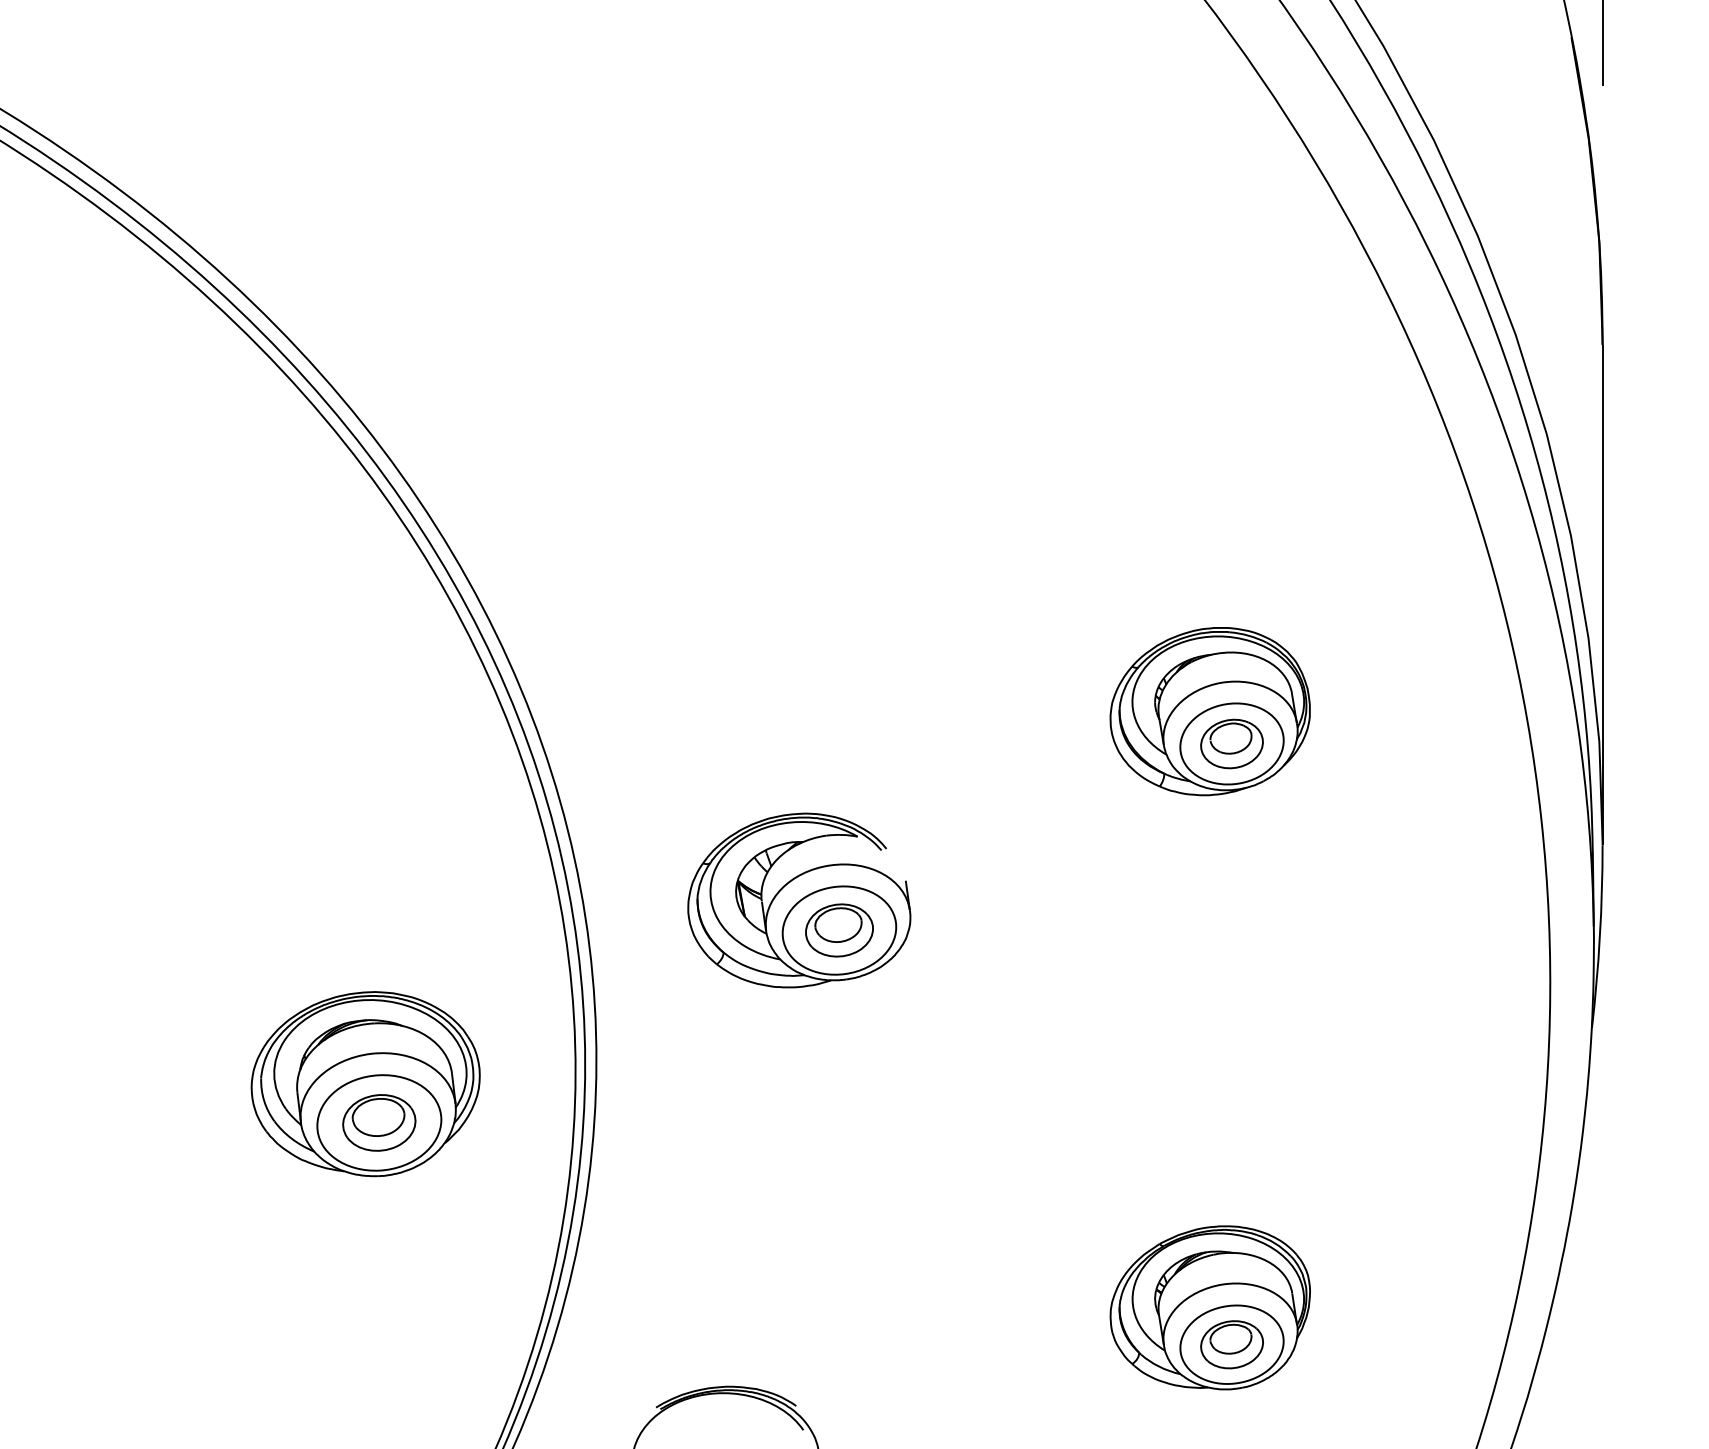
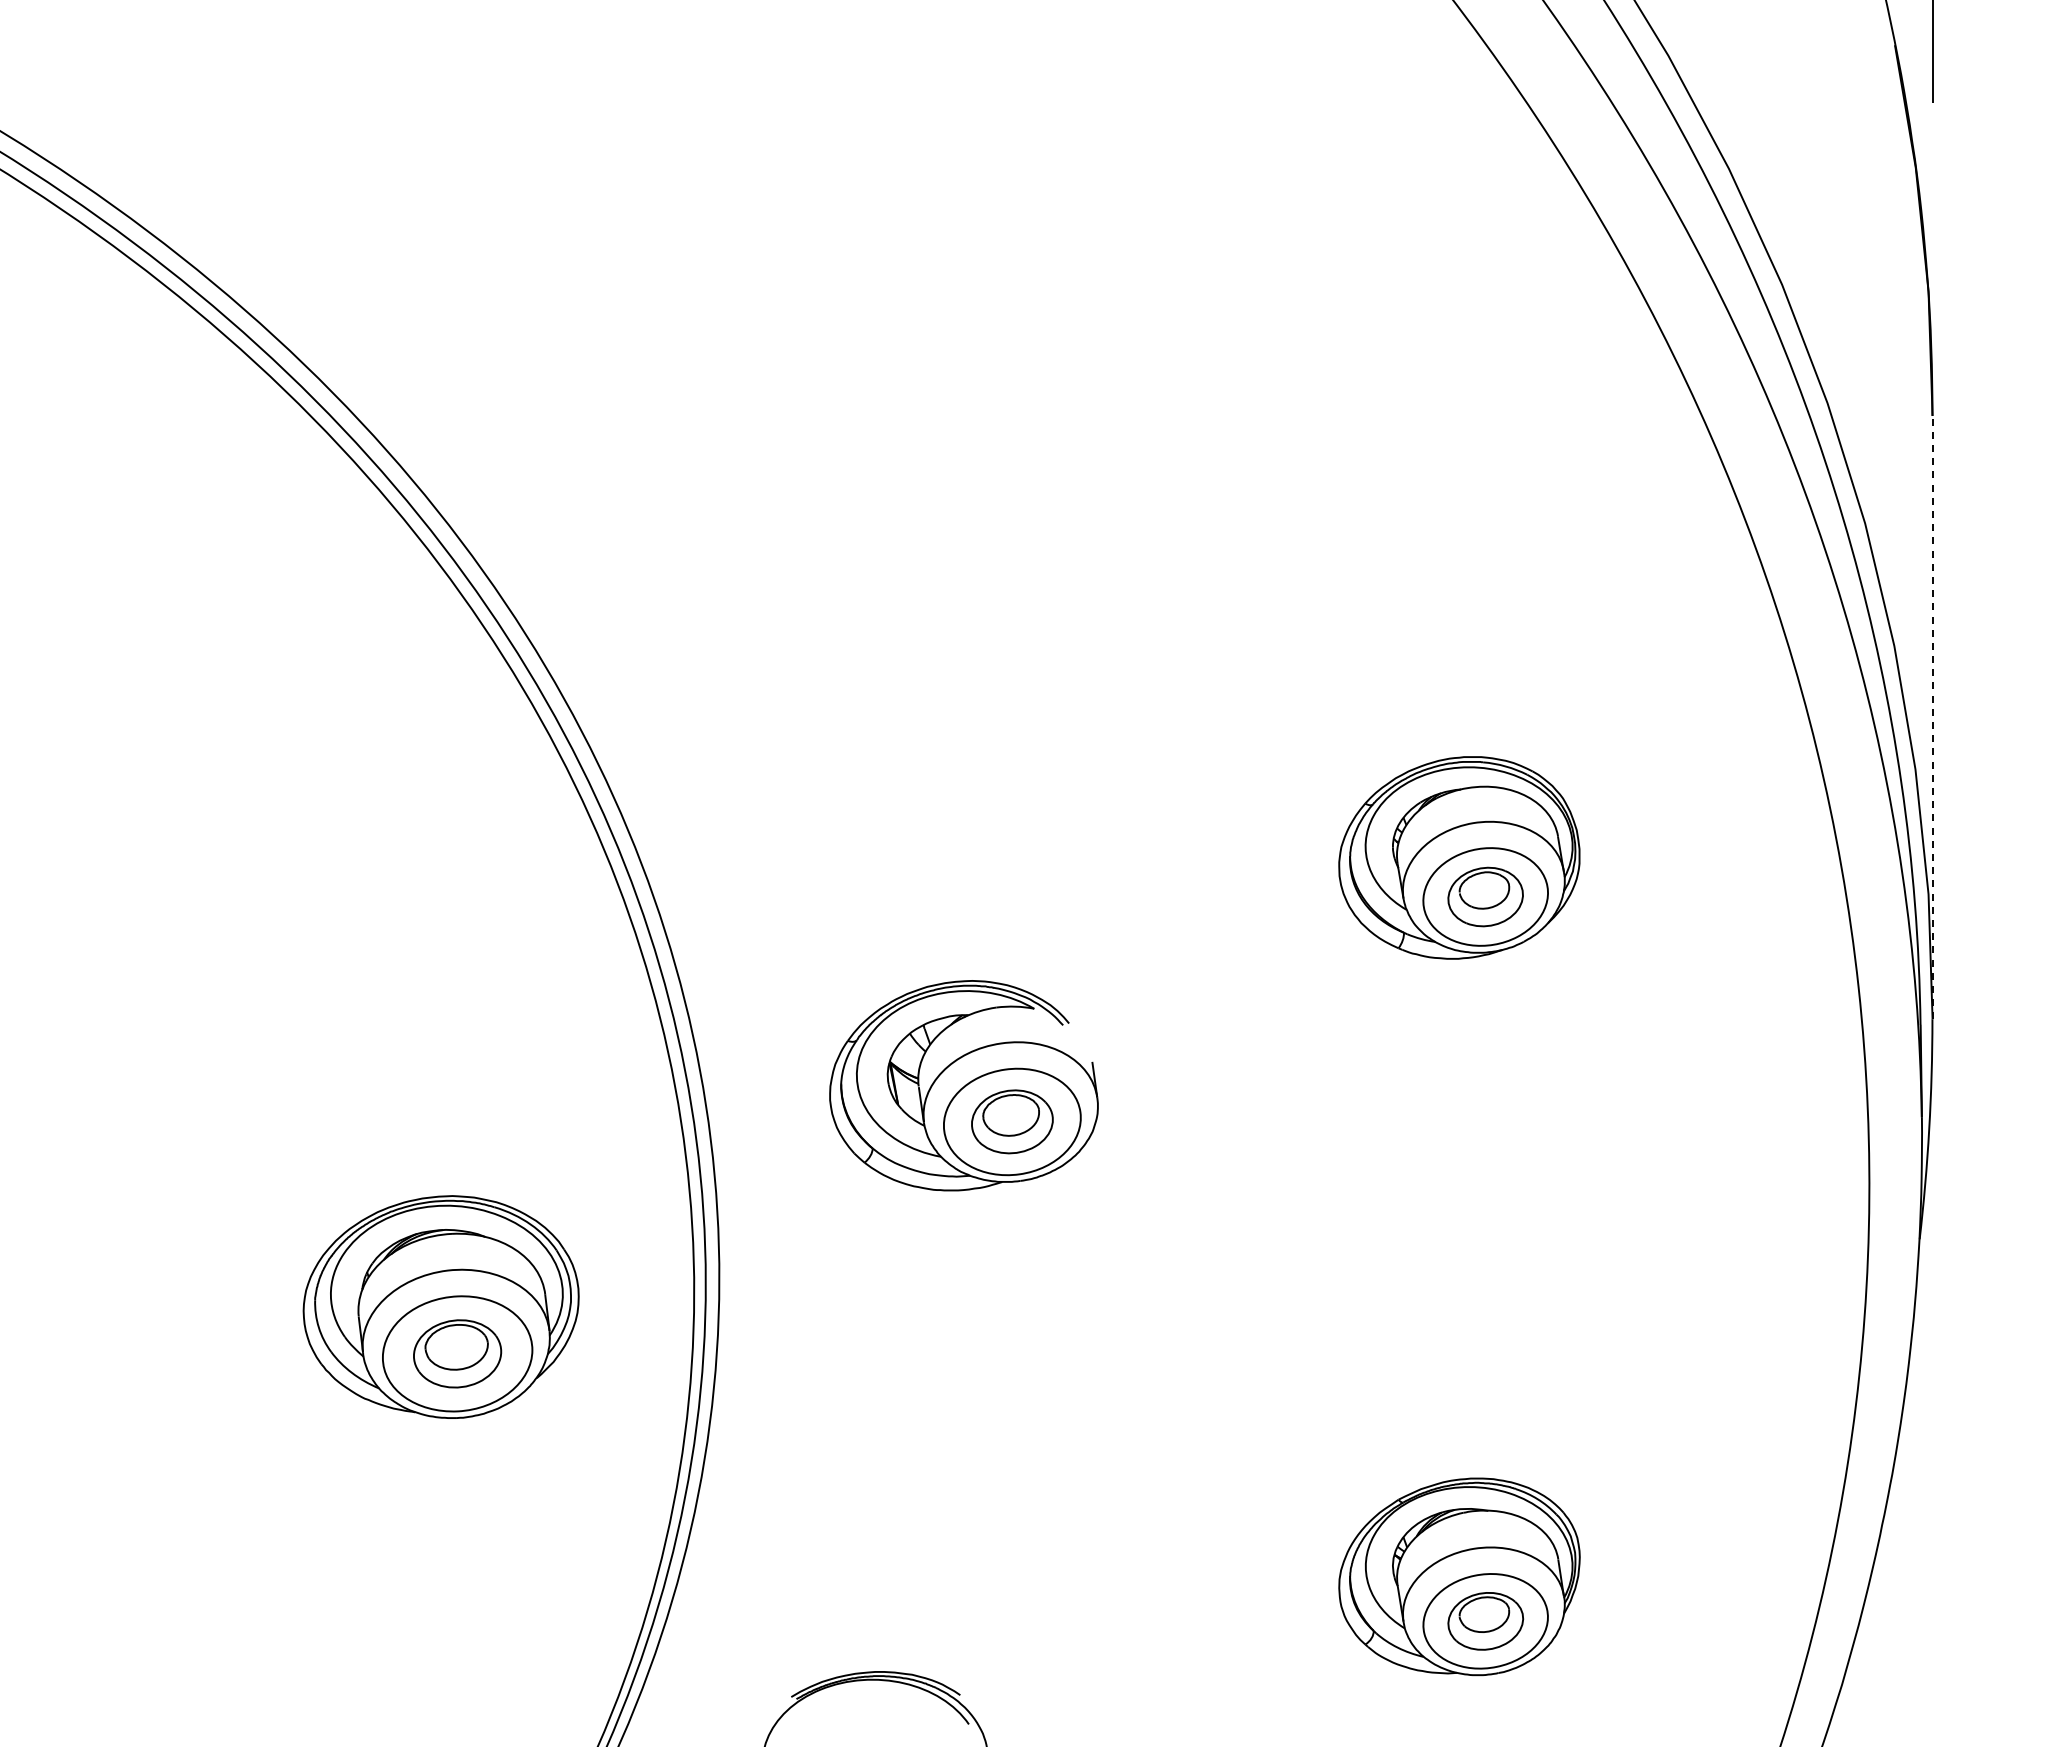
line: (1602, 595) -> (1932, 717), solid -> dashed

